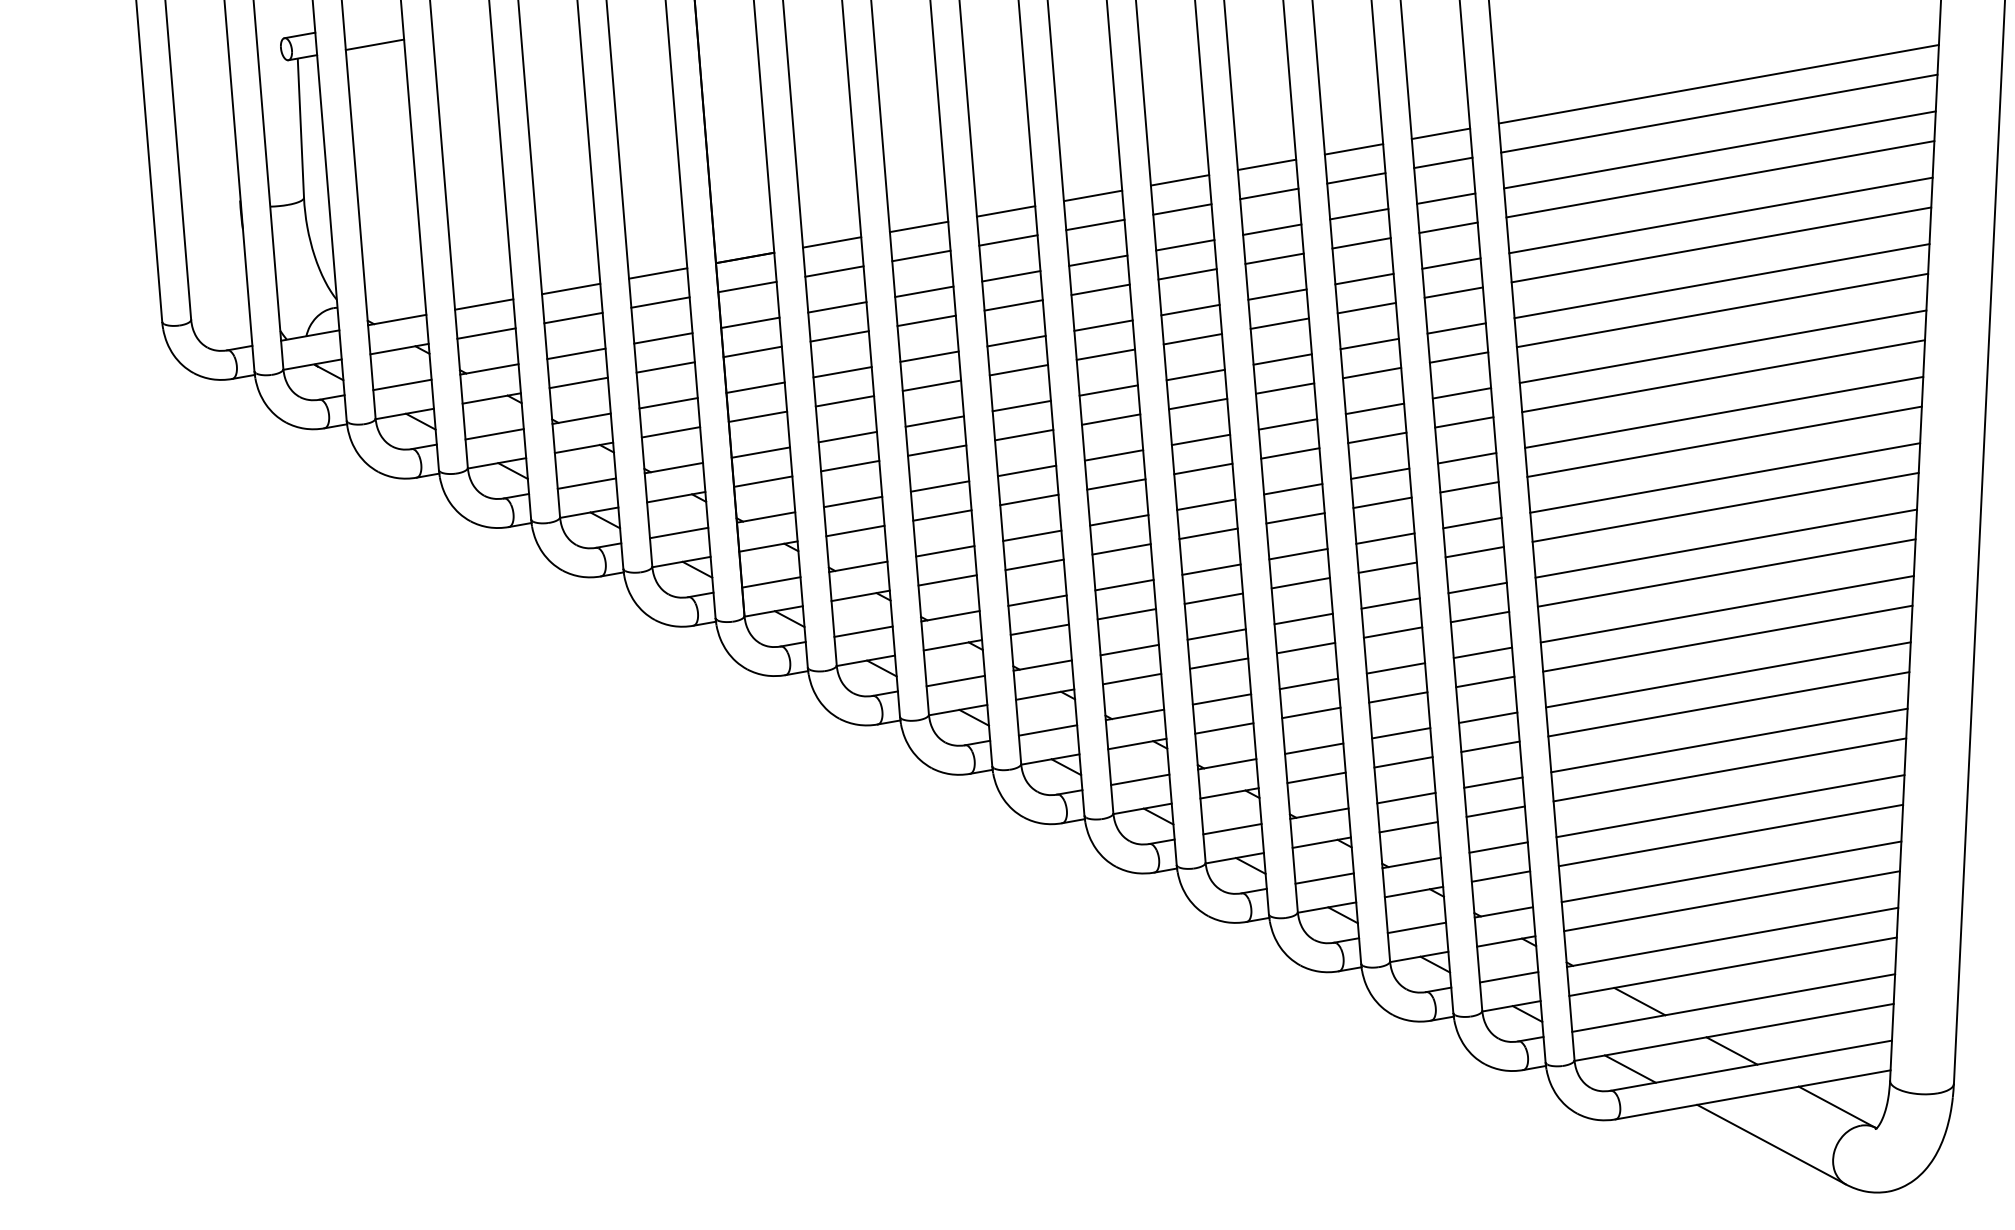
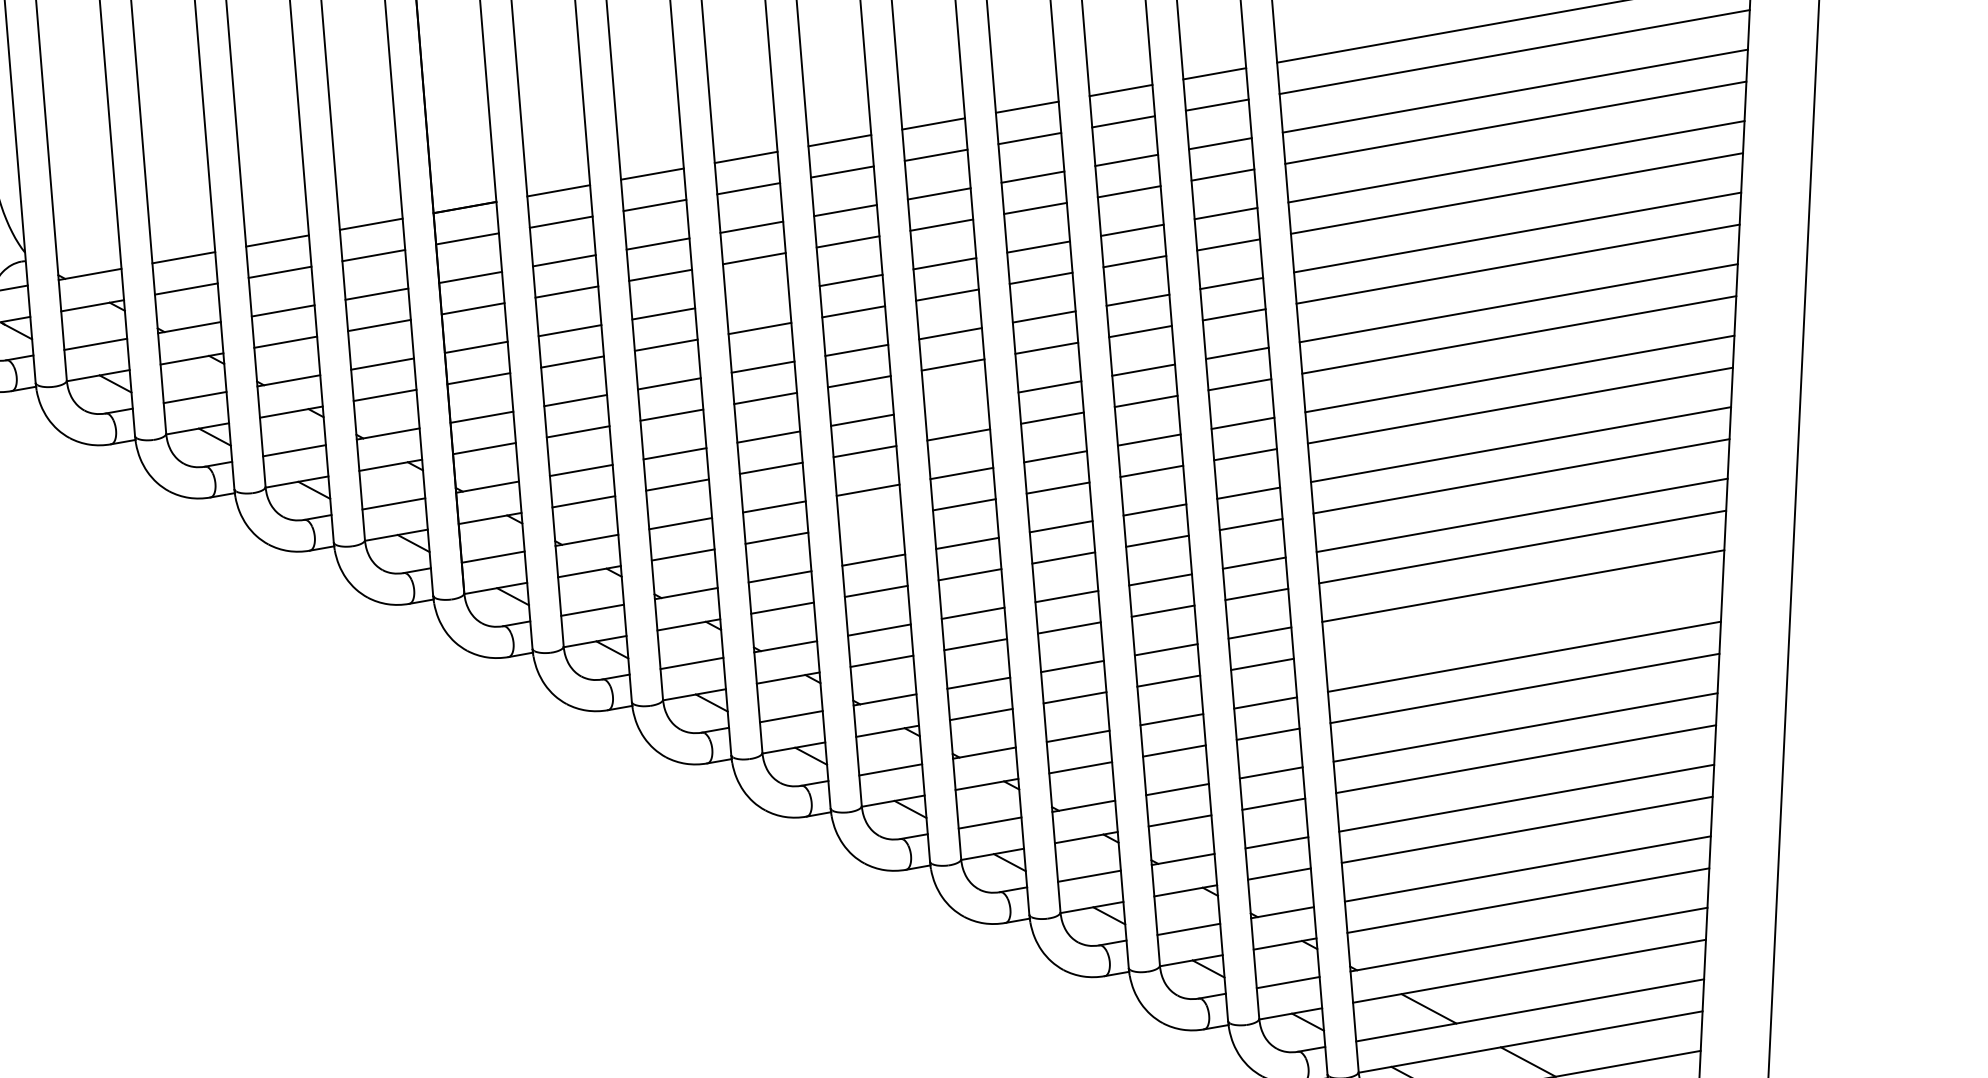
line: (1016, 340) -> (757, 296), removed
line: (1200, 439) -> (955, 403), removed
line: (1121, 549) -> (870, 521), removed
line: (1727, 638) -> (1523, 617), removed

